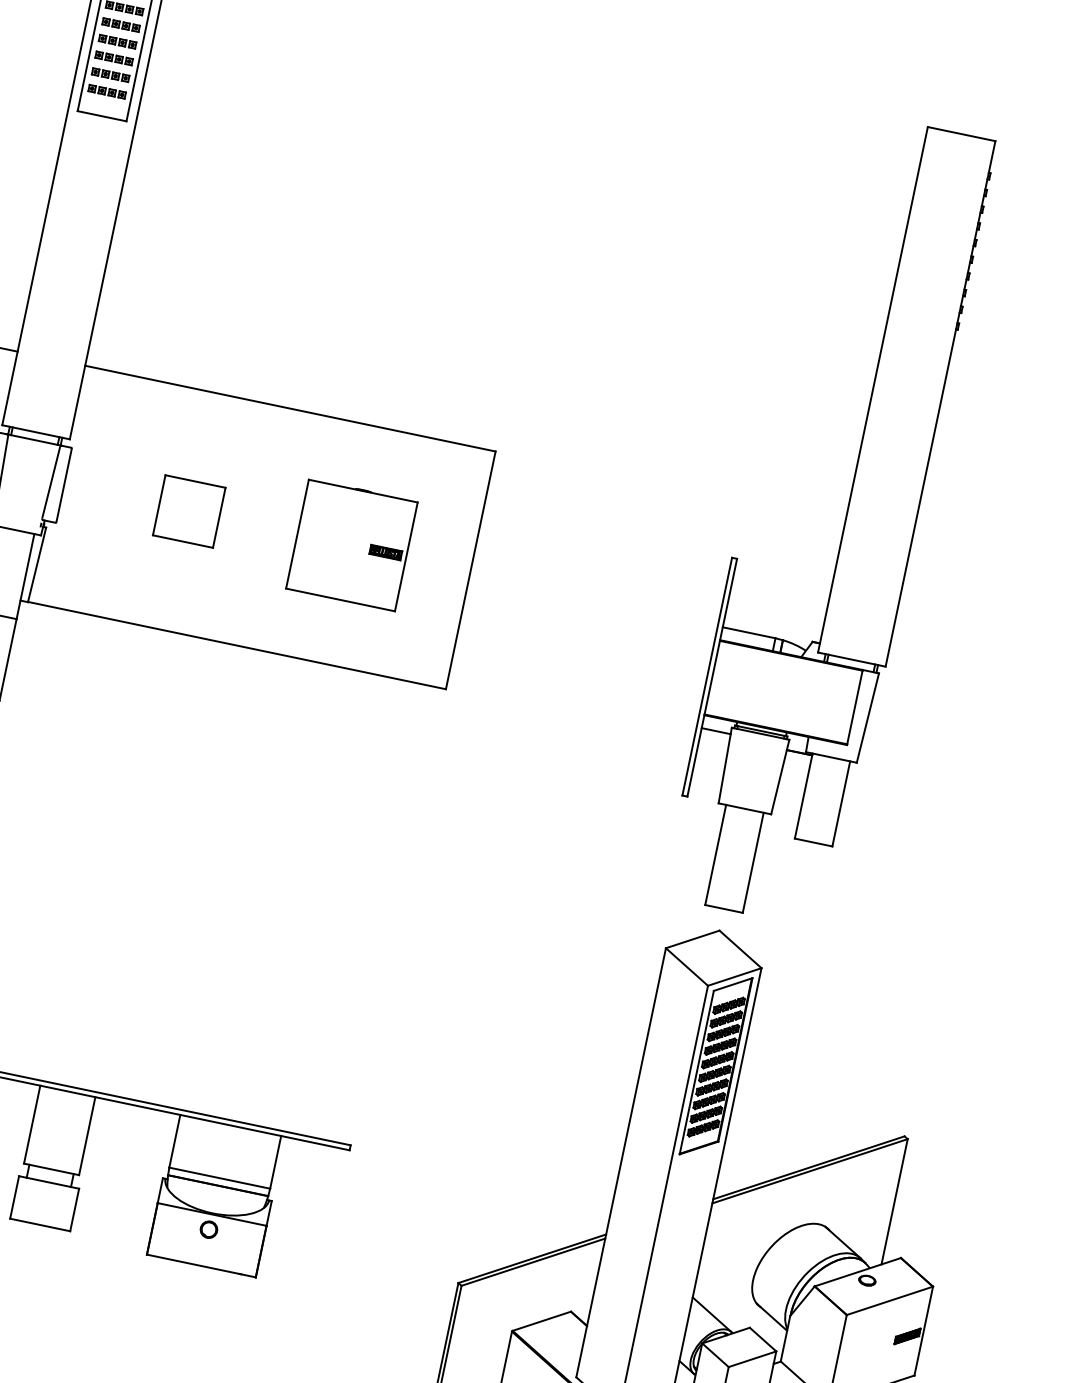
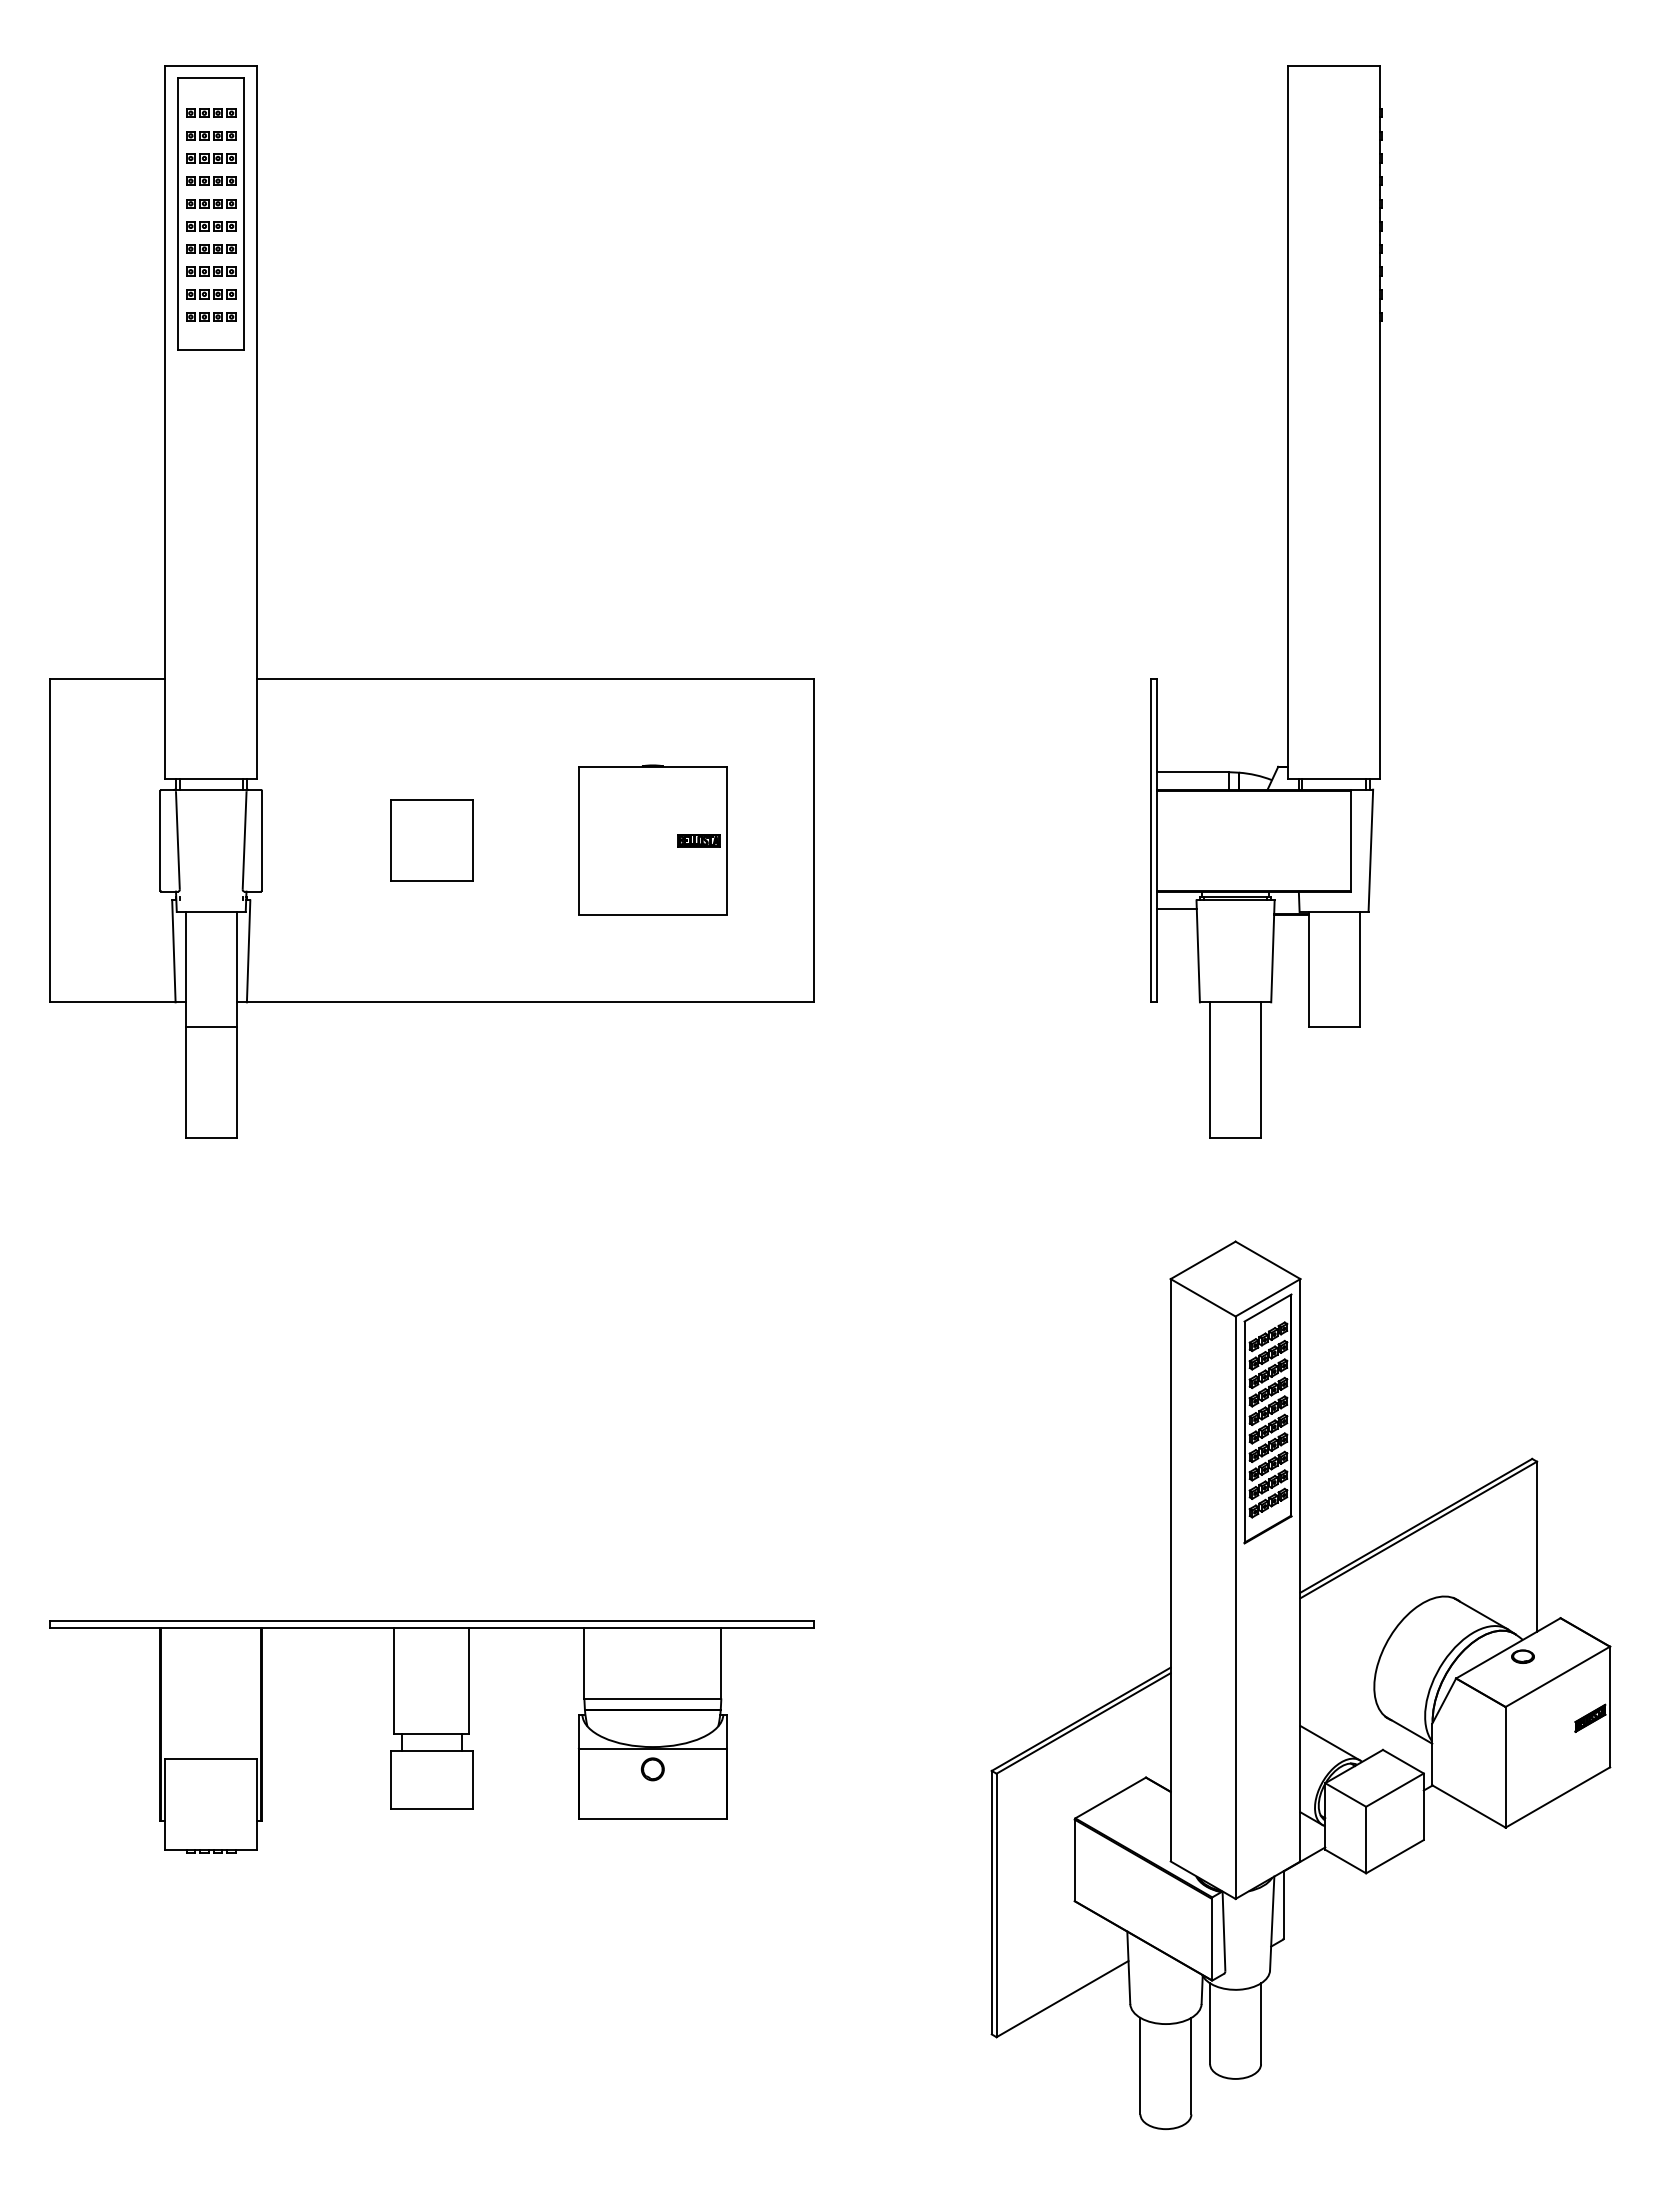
part: (844, 521) -> (1287, 601), moved

